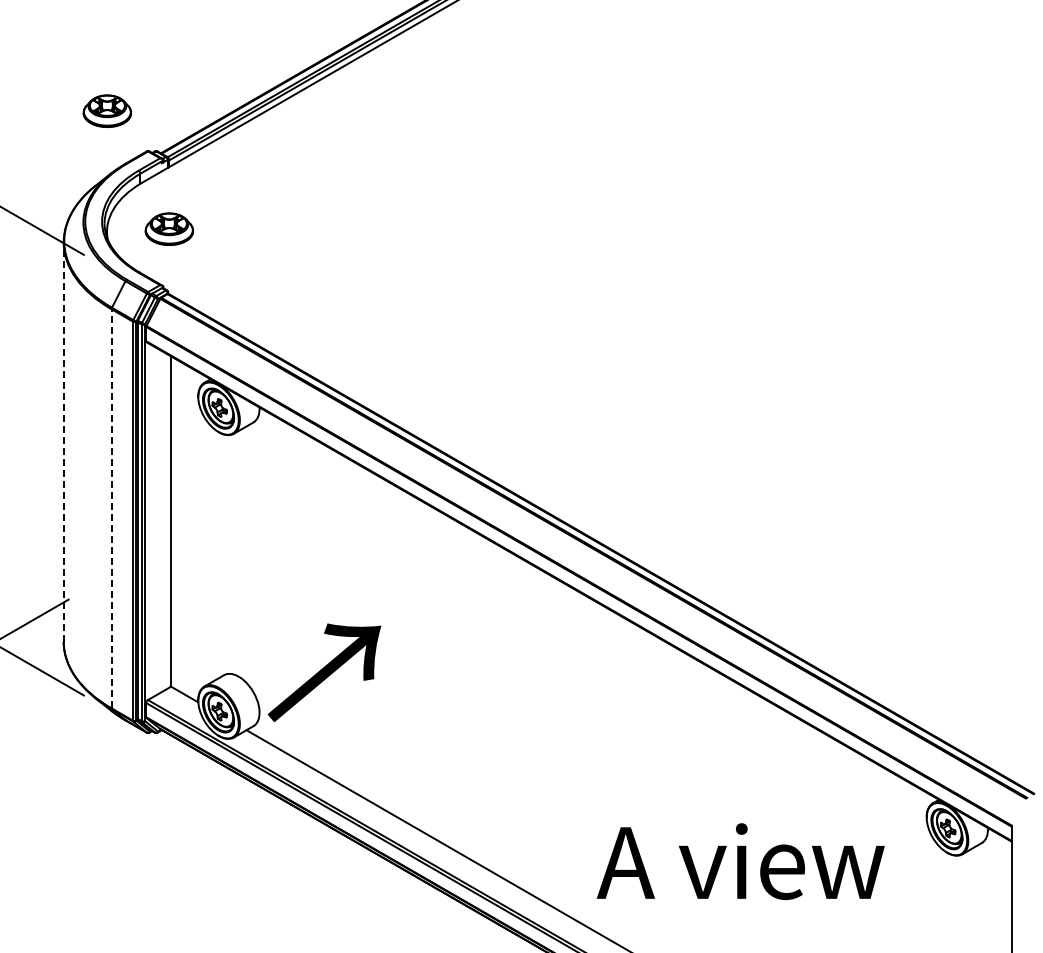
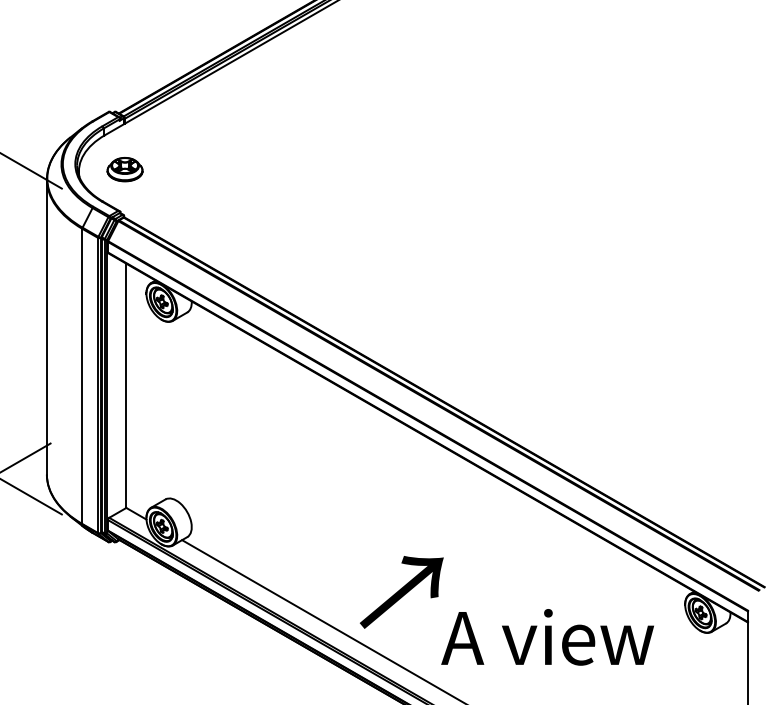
part: (106, 110) -> (78, 81), removed
line: (63, 442) -> (46, 327), dashed -> solid
line: (111, 508) -> (82, 376), dashed -> solid
text: (324, 672) -> (401, 592), moved

